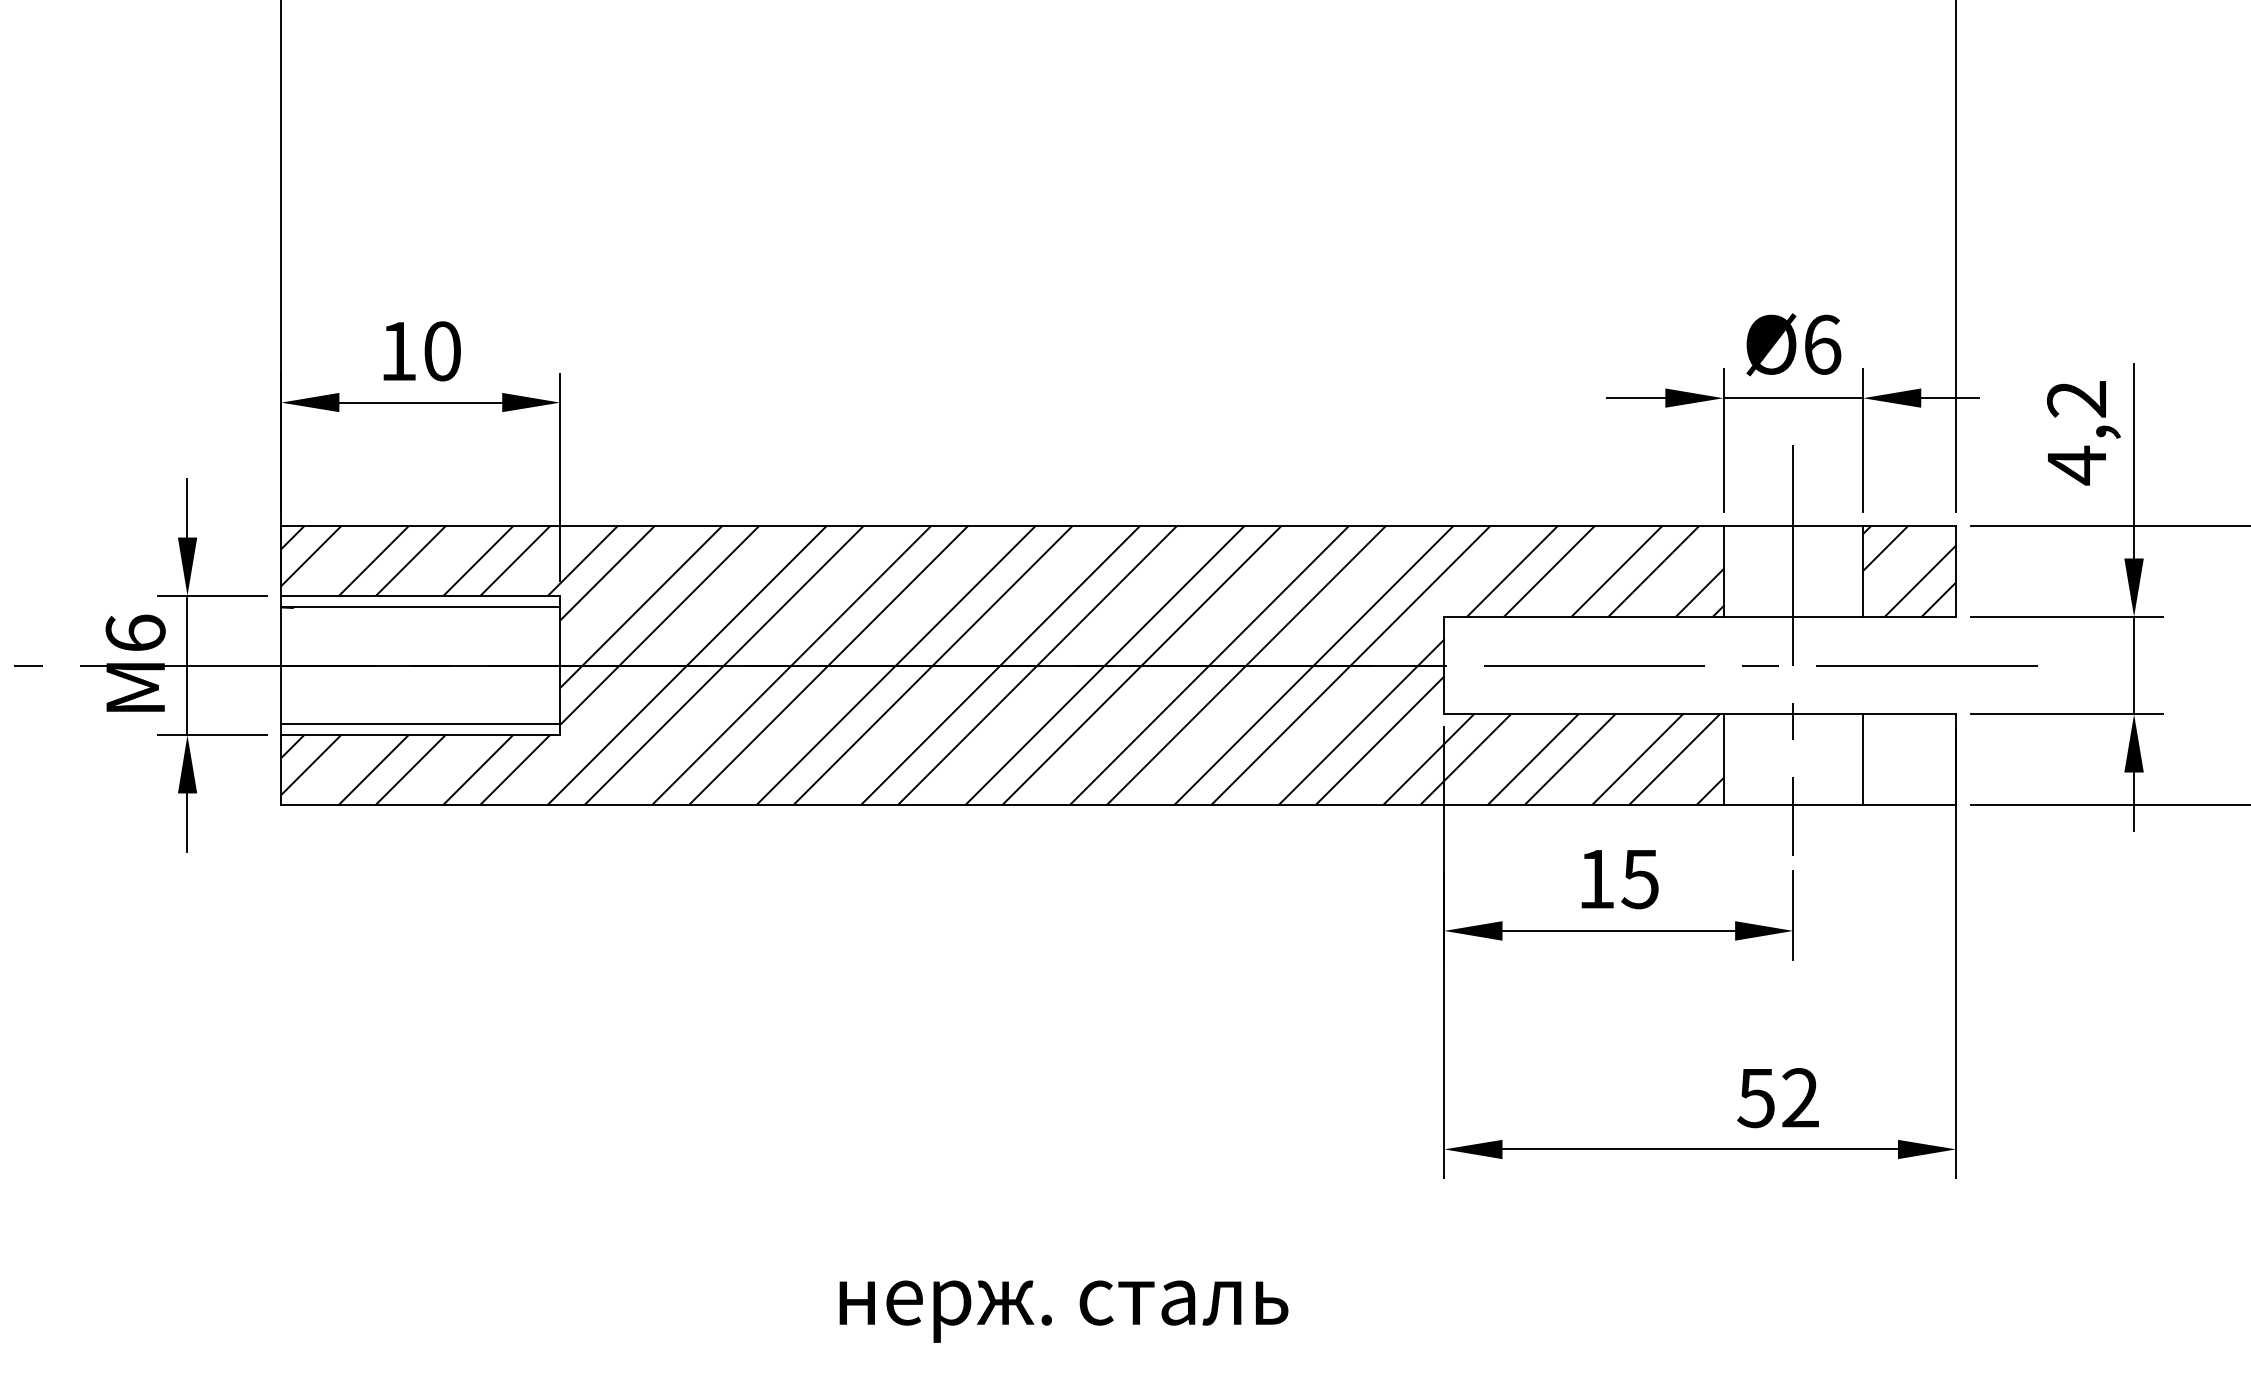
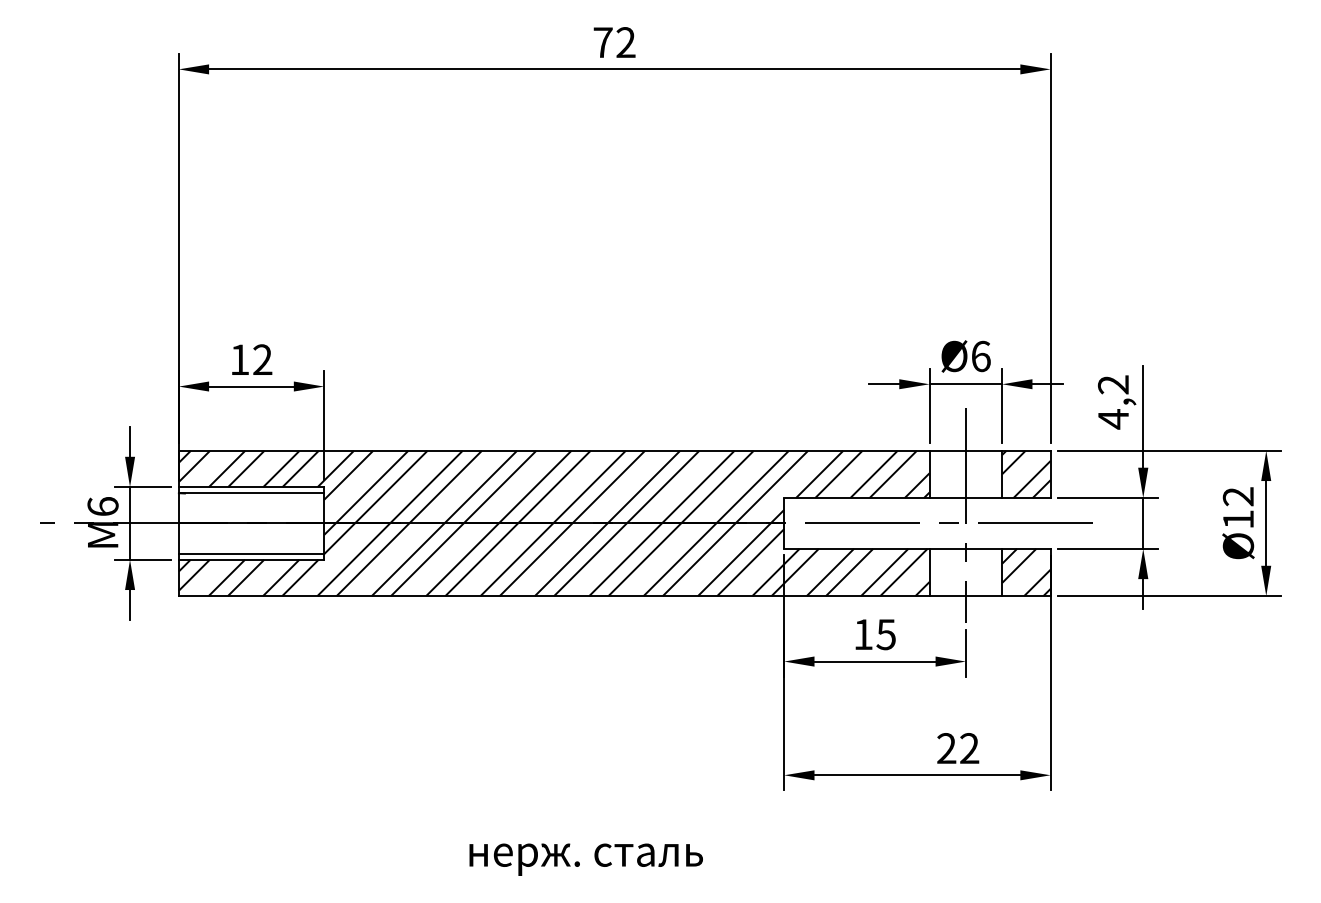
text: (441, 350) -> (262, 359), 10 -> 12
hatch: (1909, 759) -> (1026, 572), added
text: (1756, 1097) -> (946, 748), 52 -> 22

